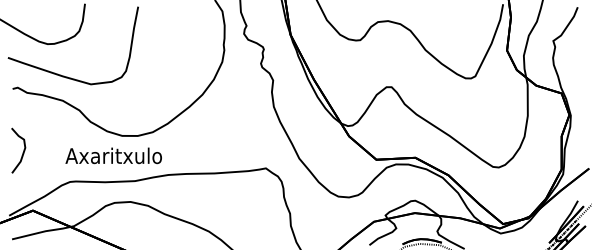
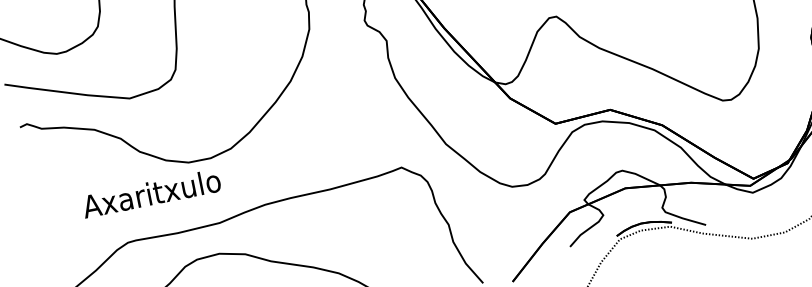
curve: (22, 152) -> (52, 214), removed
text: (113, 155) -> (150, 193), moved

